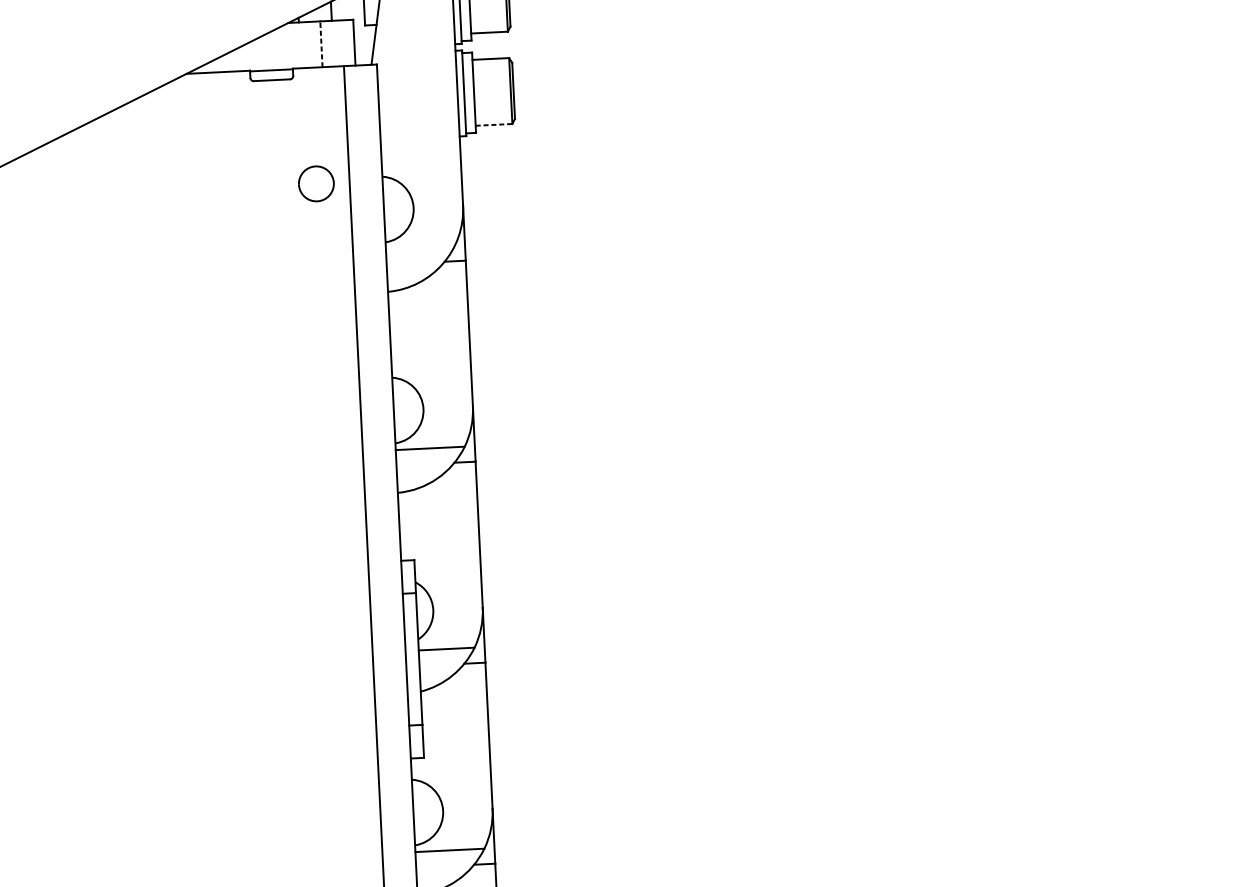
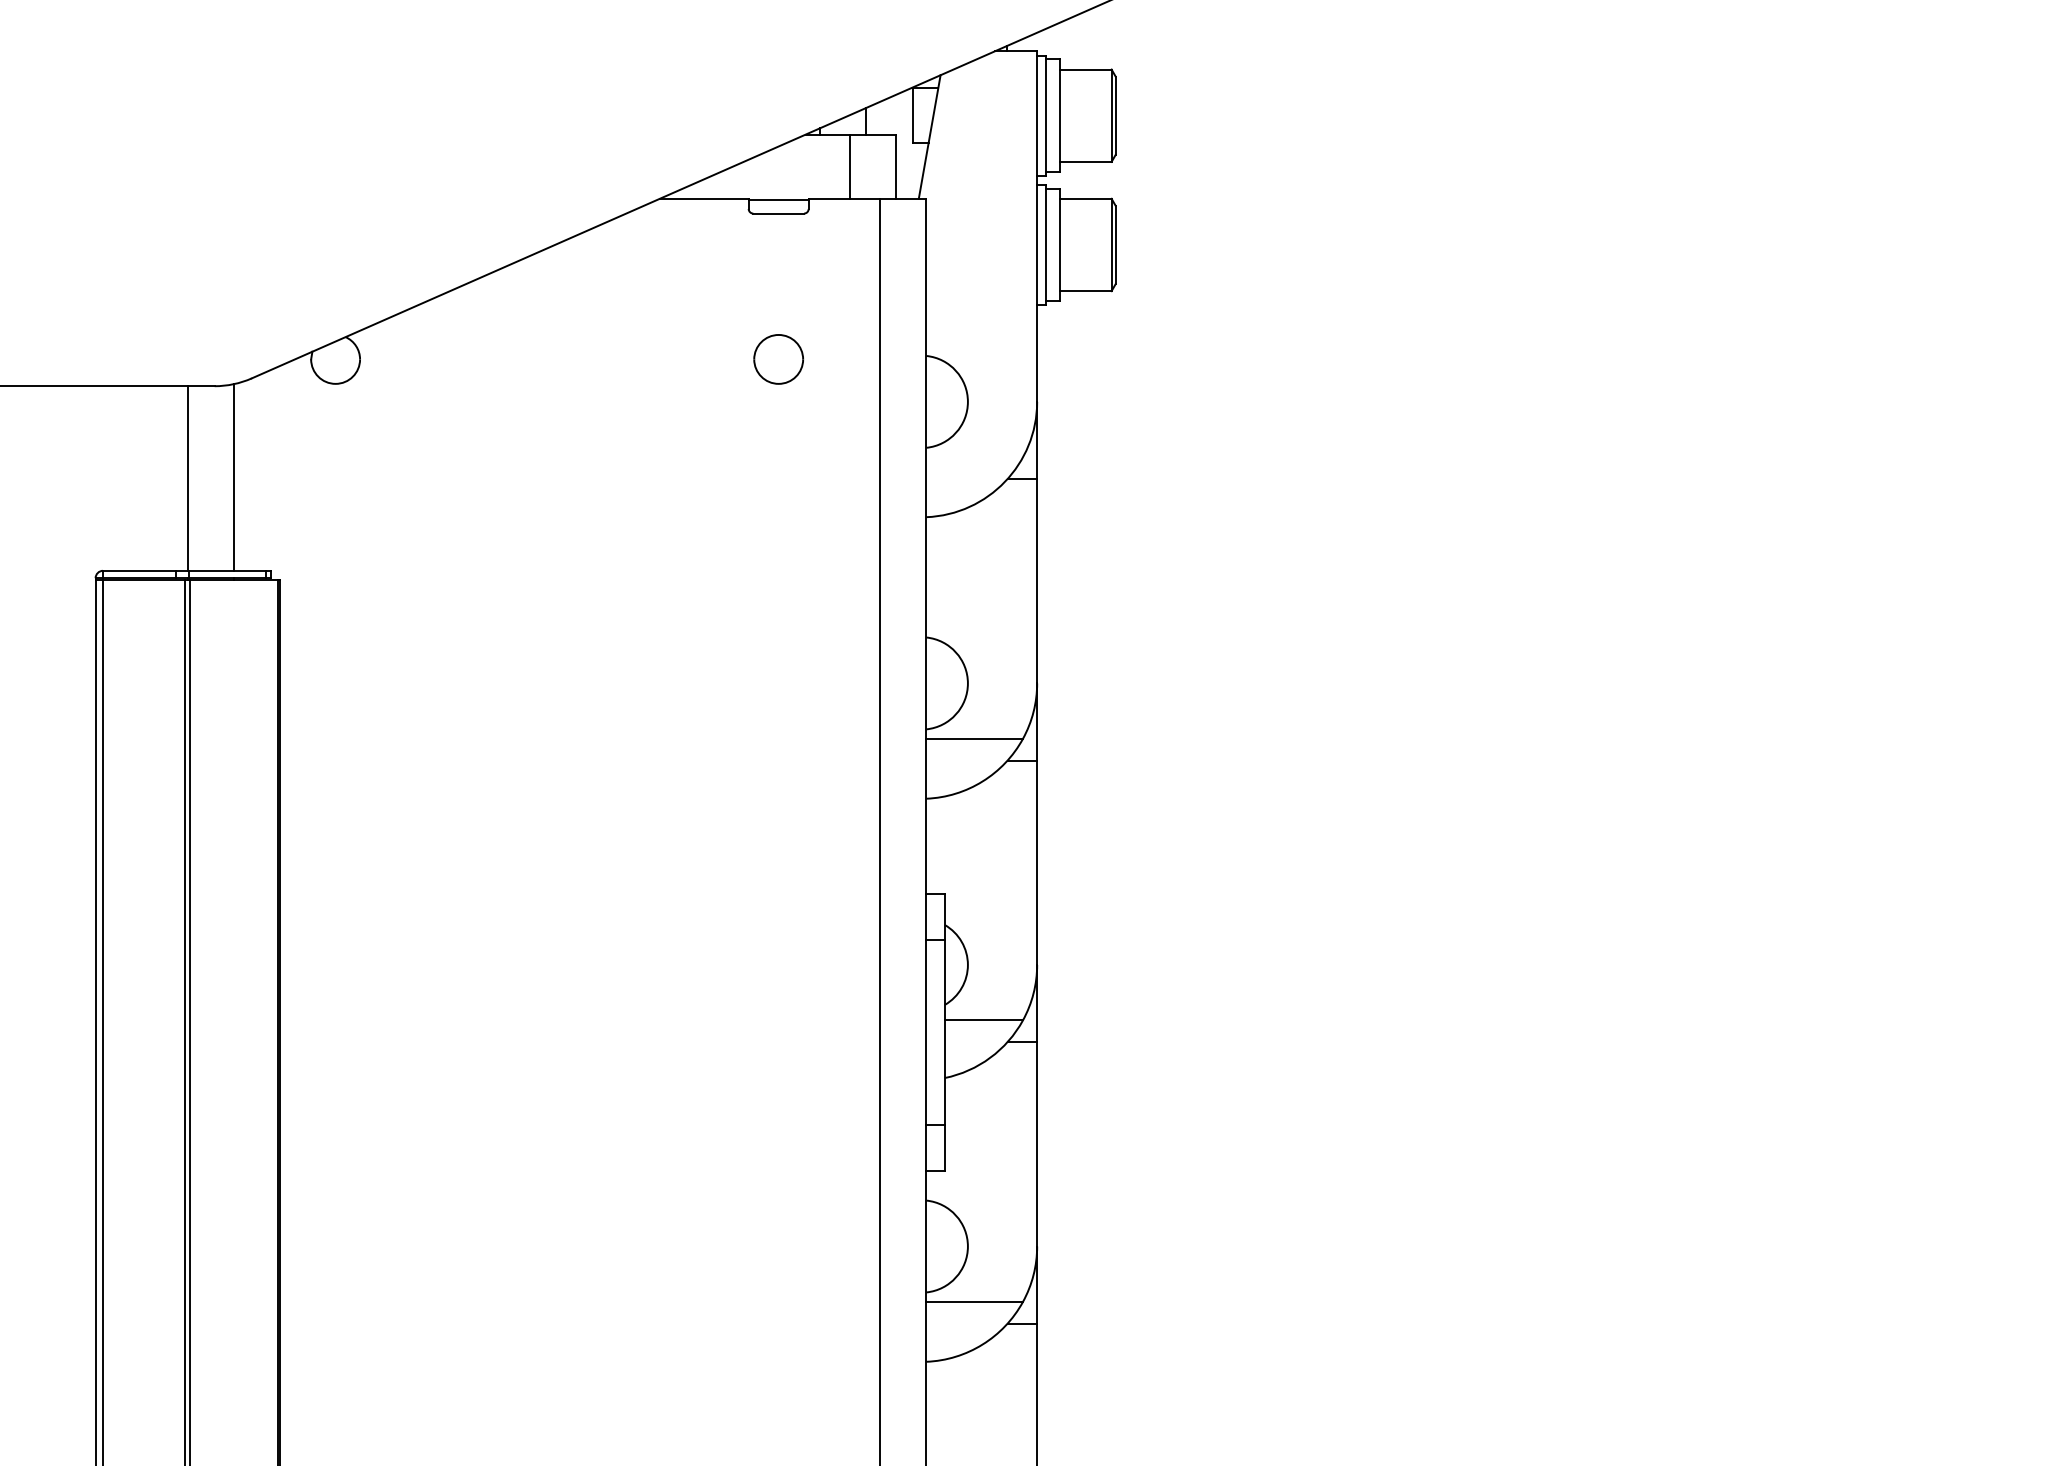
line: (321, 44) -> (850, 166), dashed -> solid
line: (493, 125) -> (1085, 291), dashed -> solid
part: (316, 183) -> (778, 359), moved

